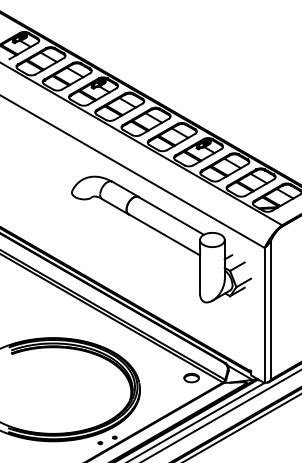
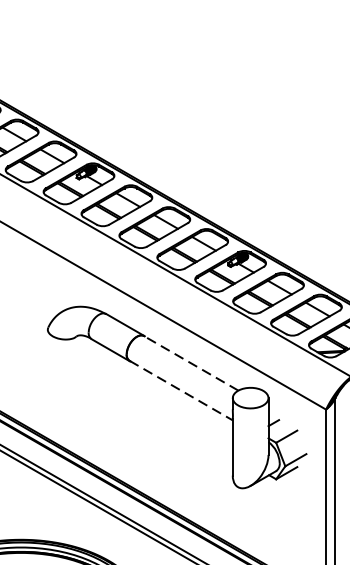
line: (171, 215) -> (191, 362), solid -> dashed
line: (164, 235) -> (181, 391), solid -> dashed

